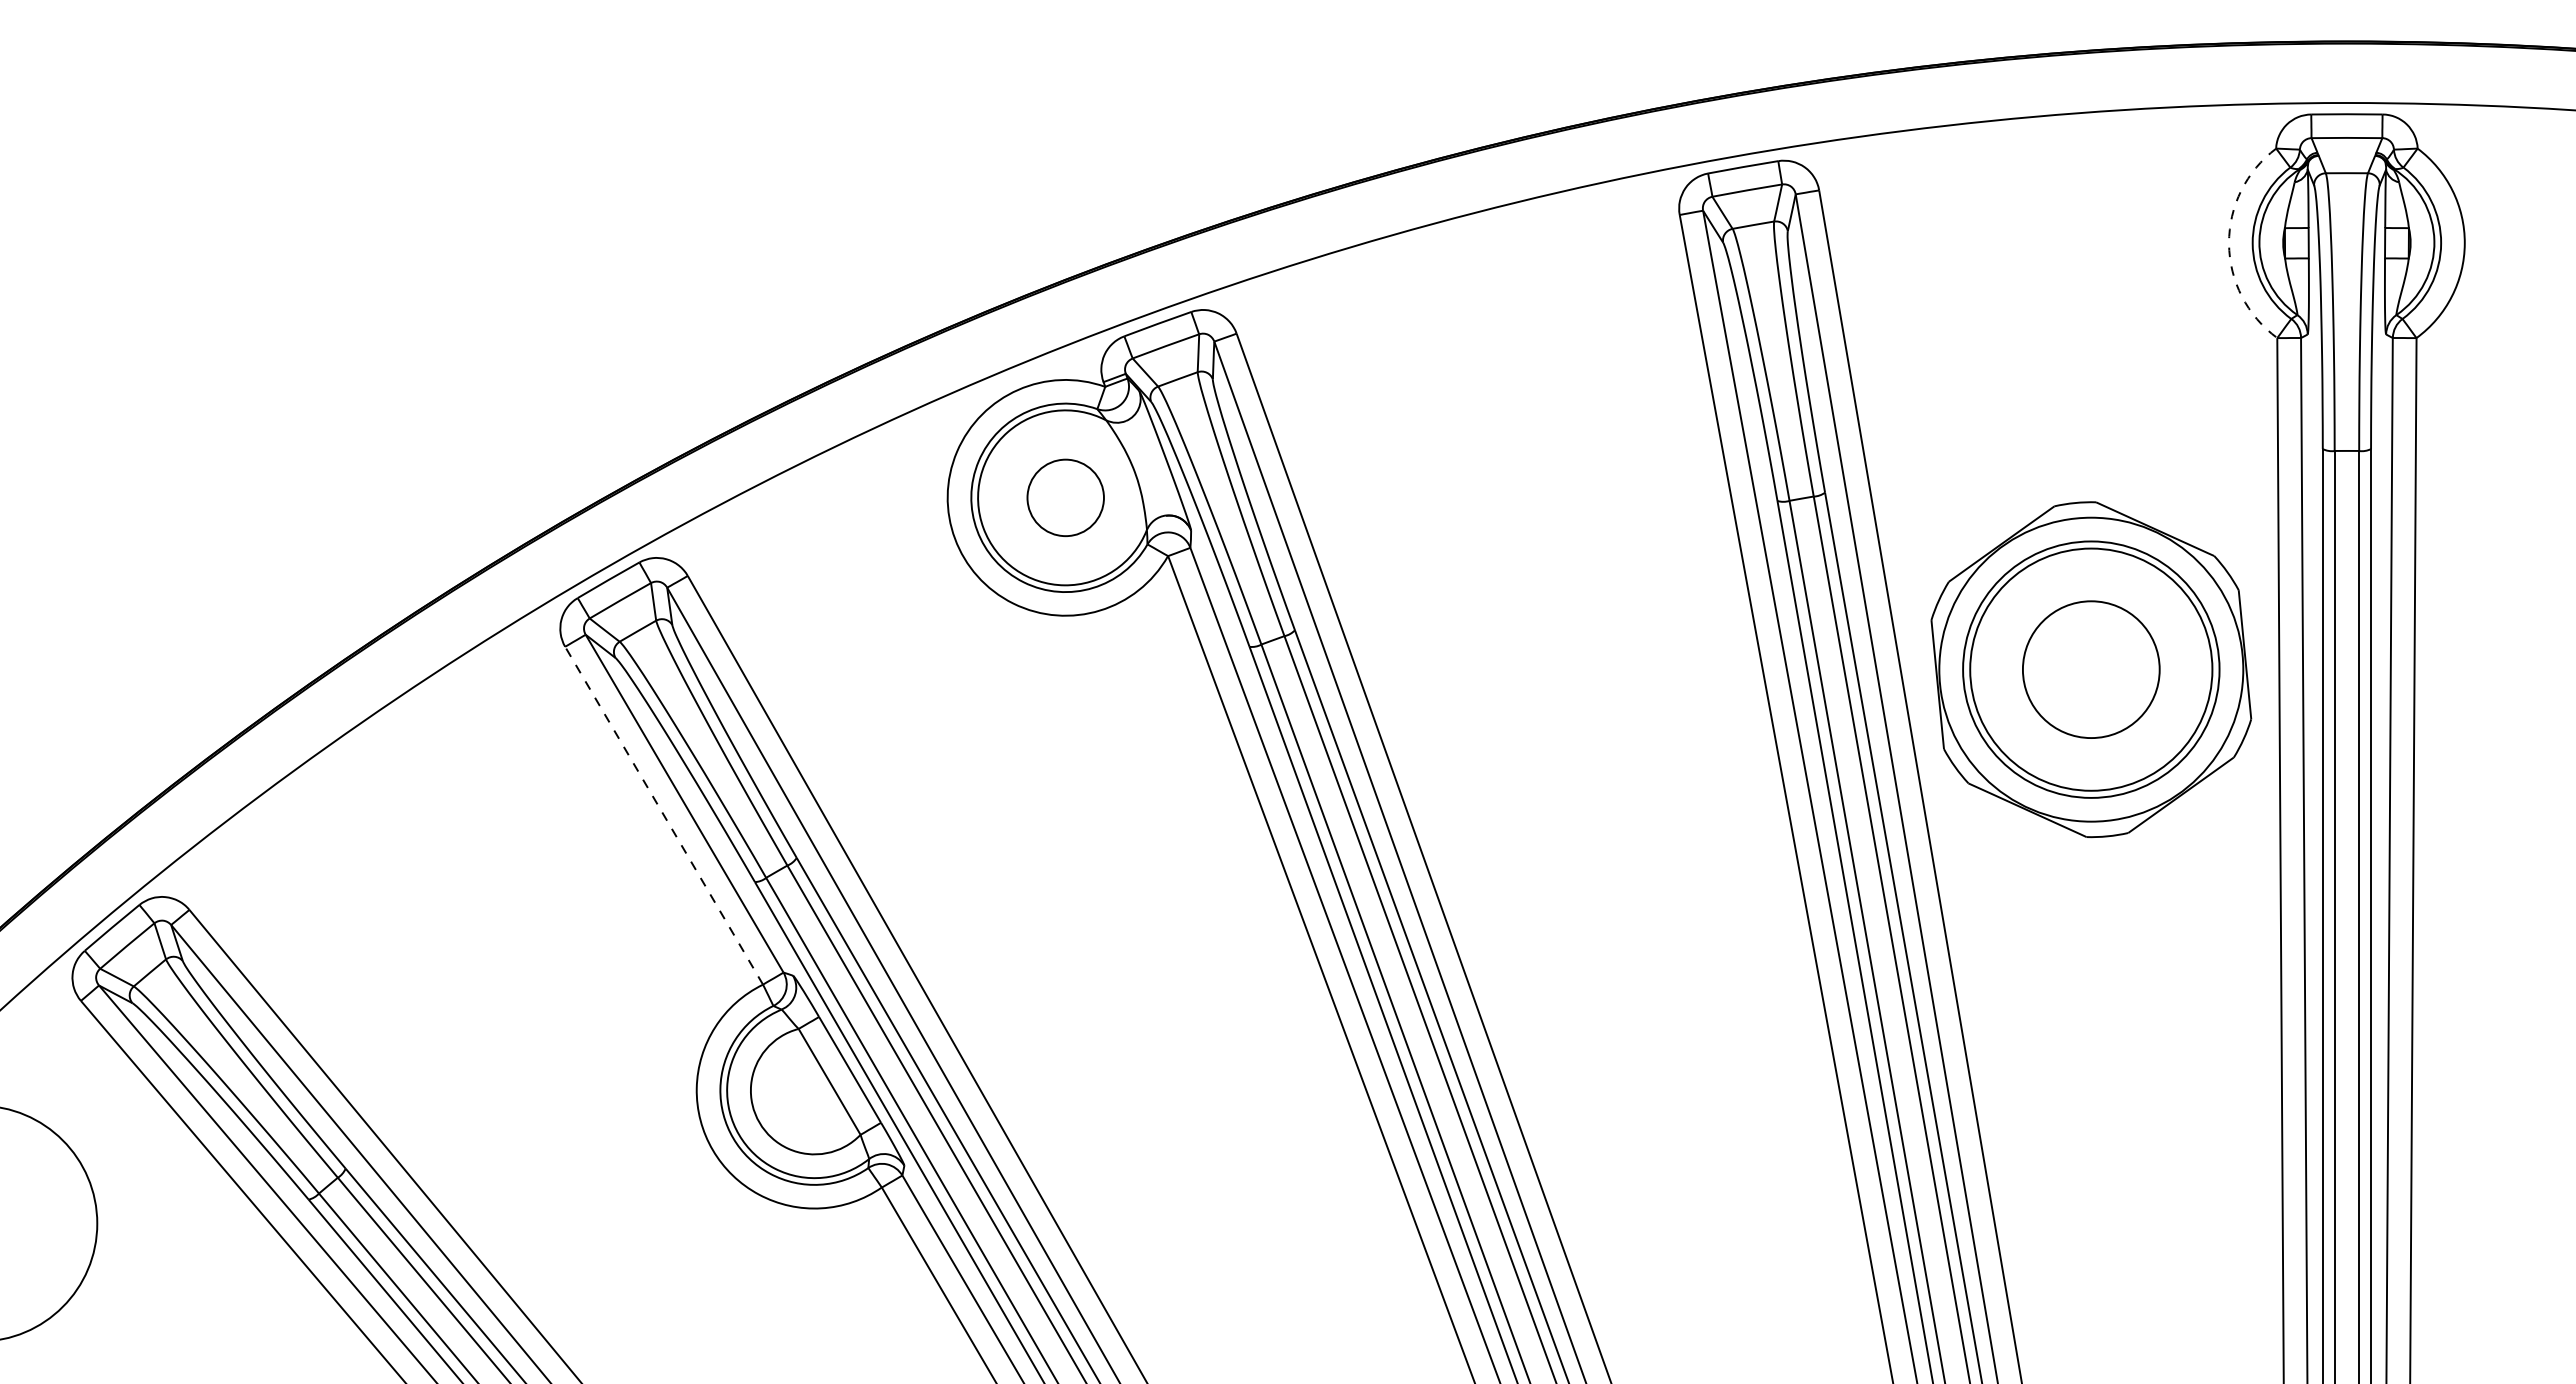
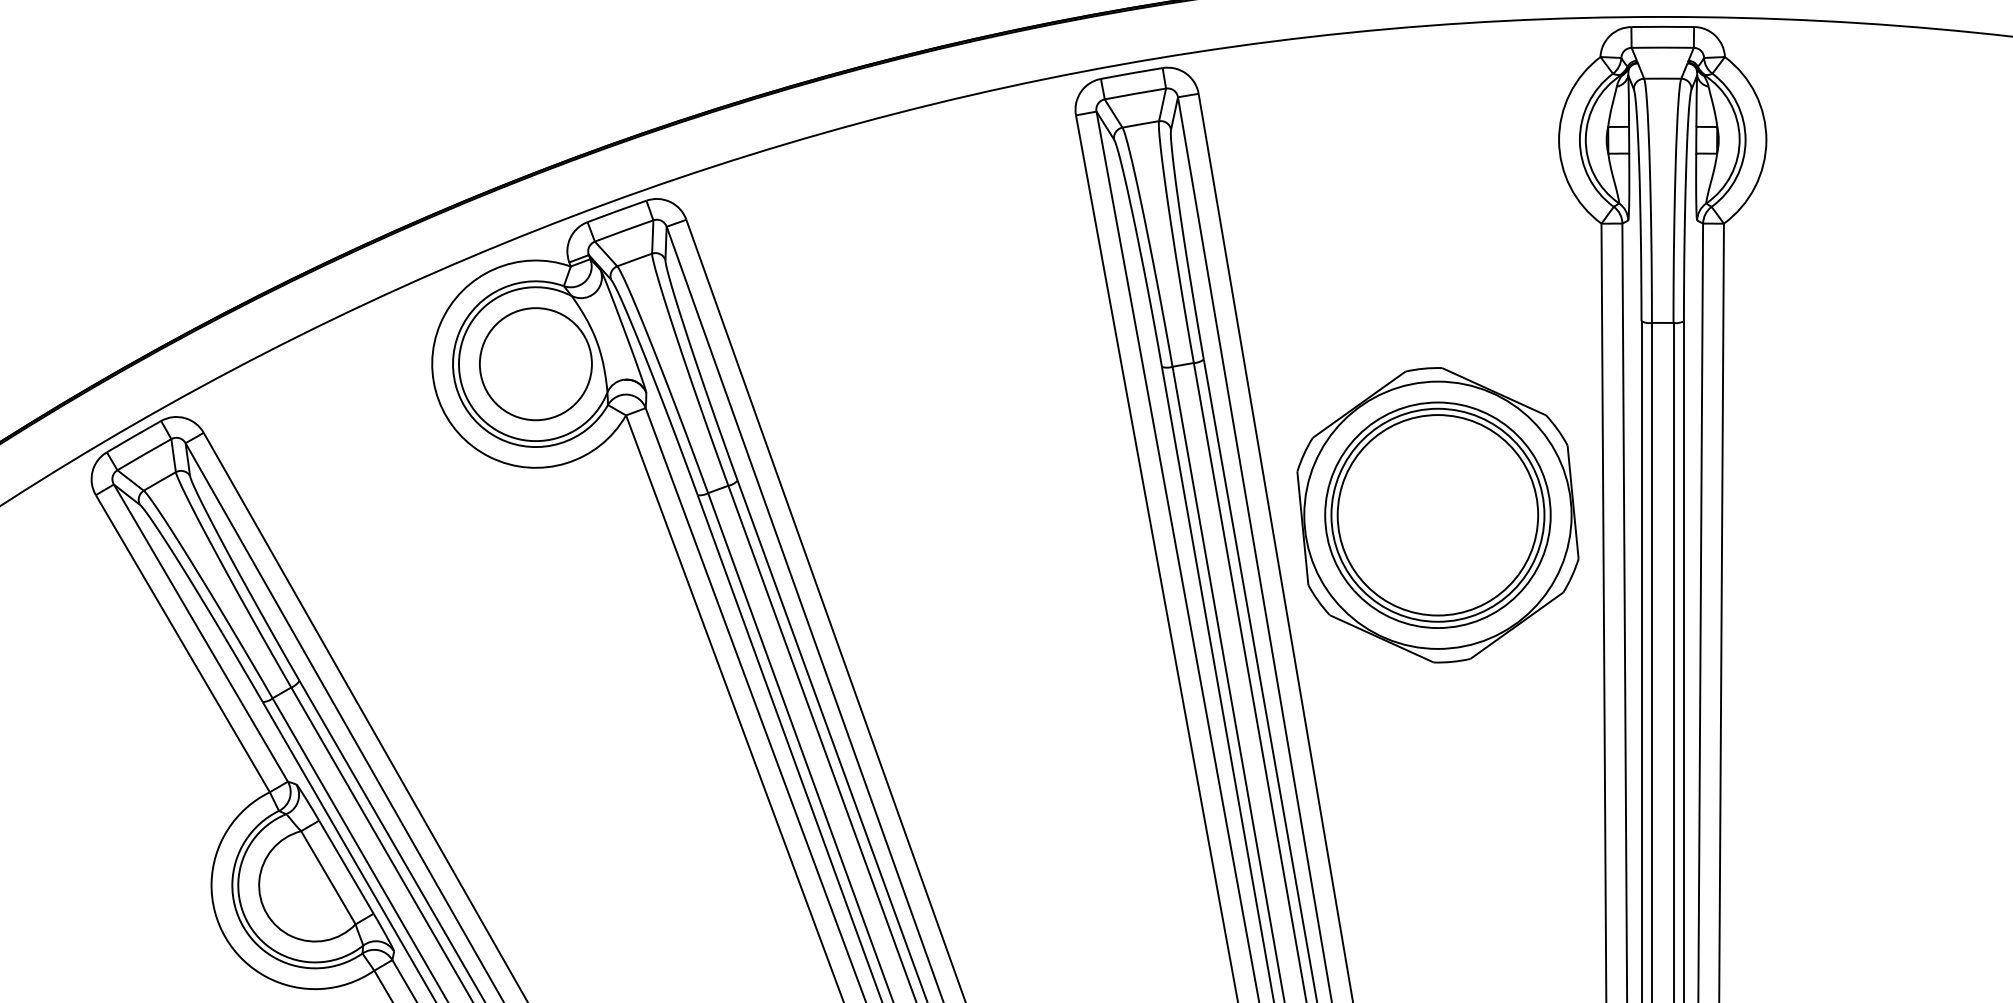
arc: (2229, 243) -> (1559, 140), dashed -> solid
circle: (1065, 497) -> (535, 363), size x1.67
circle: (2091, 669) -> (1438, 515), size x1.67
line: (663, 815) -> (182, 643), dashed -> solid

